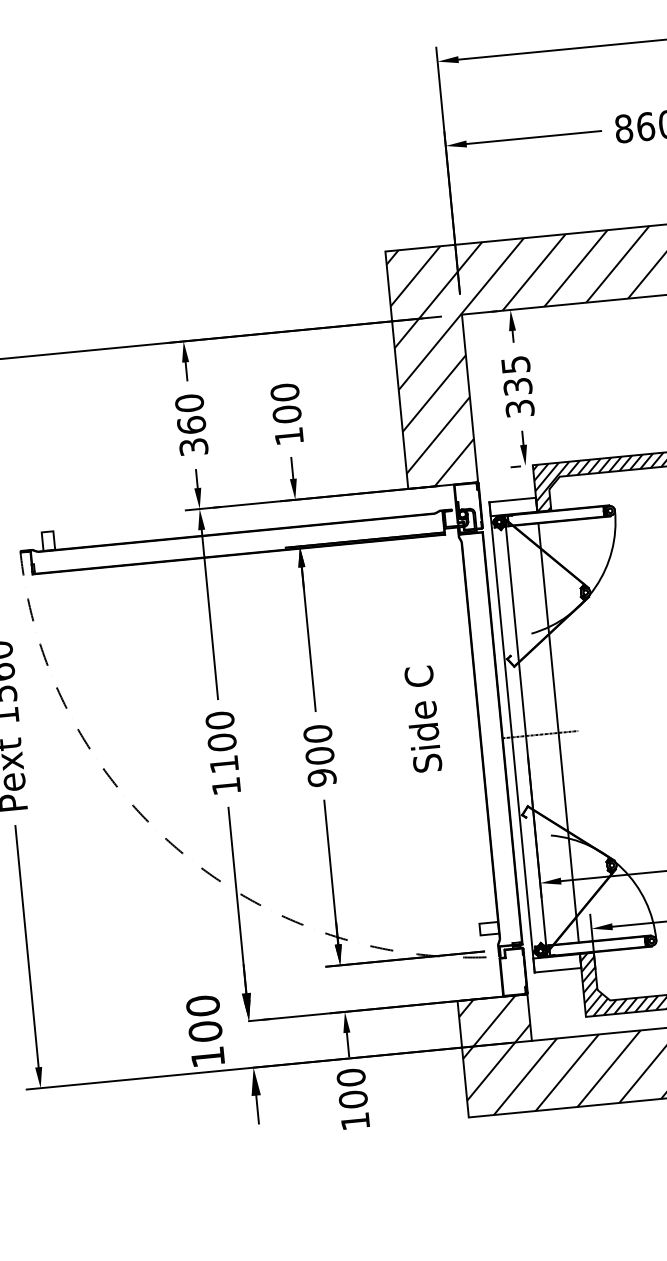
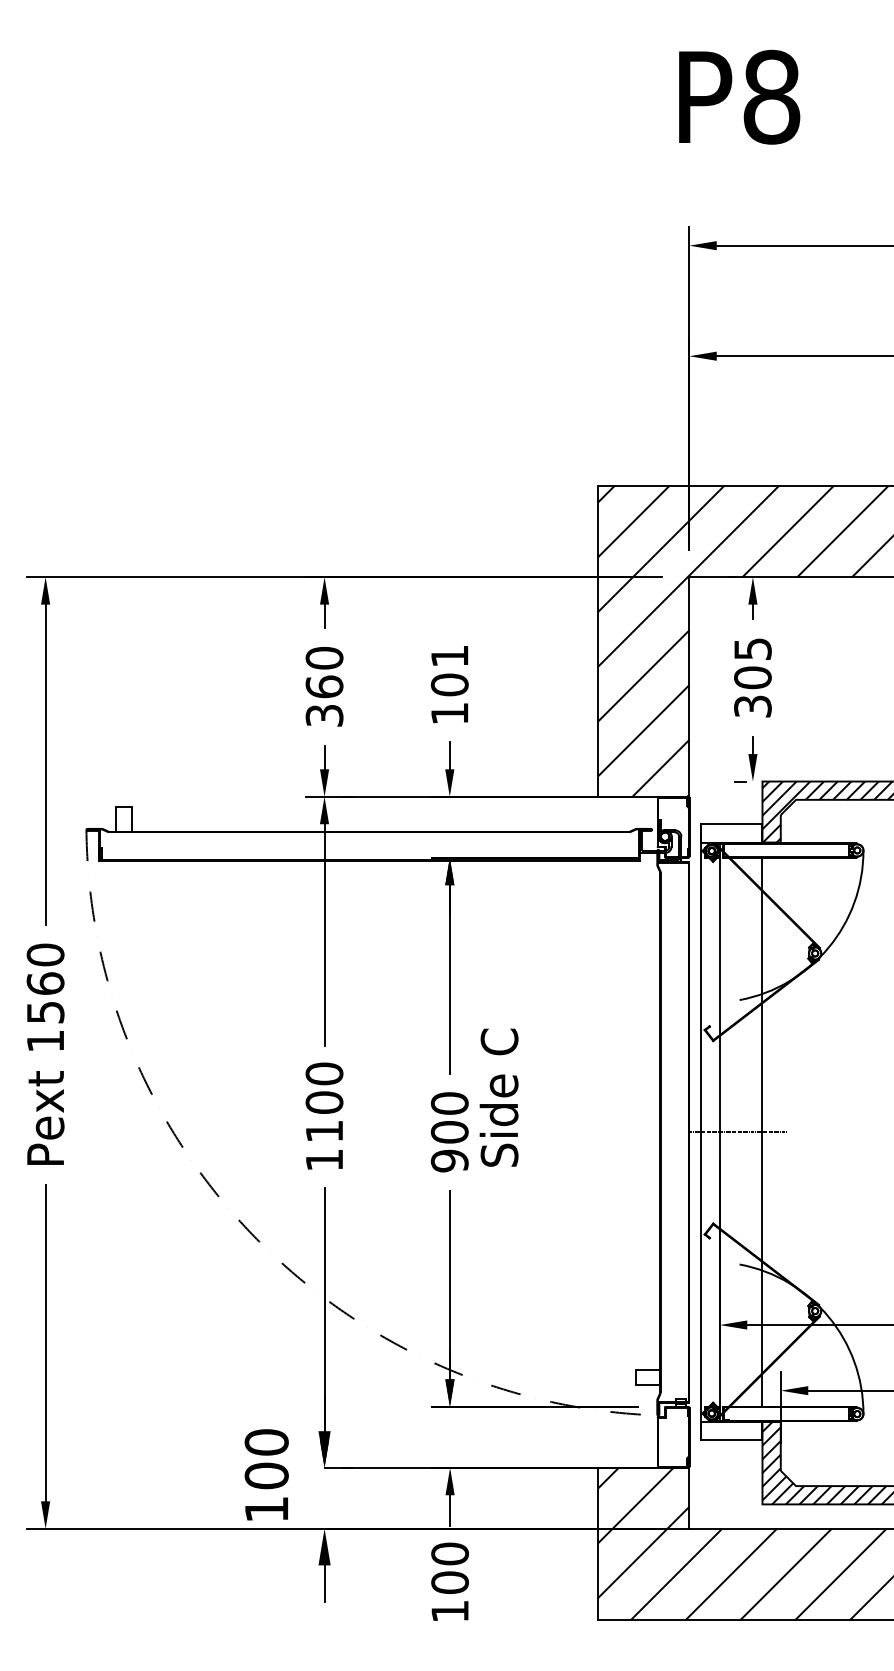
text: (517, 386) -> (752, 677), 335 -> 305
text: (284, 392) -> (449, 655), 100 -> 101
text: (422, 719) -> (498, 1097), moved

